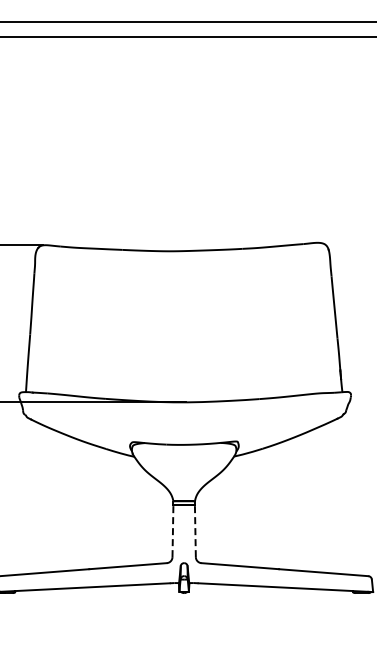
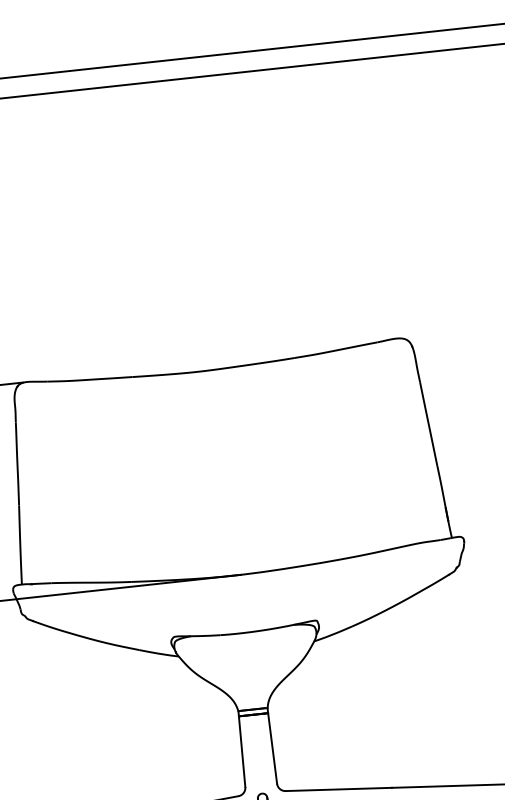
line: (172, 531) -> (241, 752), dashed -> solid
line: (195, 531) -> (272, 748), dashed -> solid

